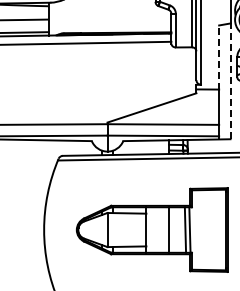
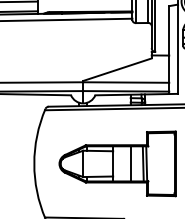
line: (219, 57) -> (169, 30), dashed -> solid
line: (230, 81) -> (178, 49), dashed -> solid

